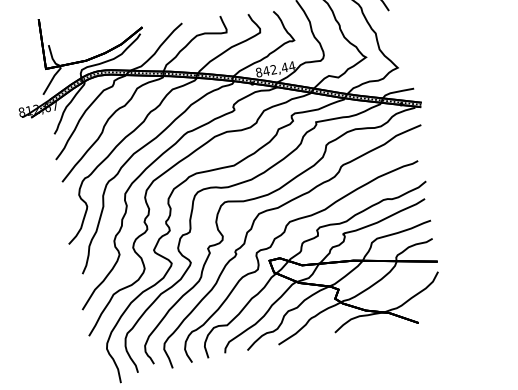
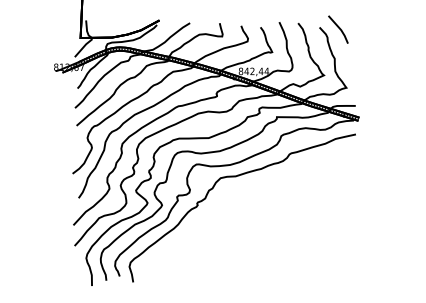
part: (304, 263) -> (247, 222), removed

